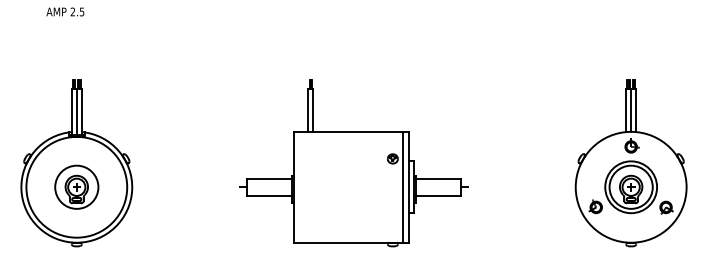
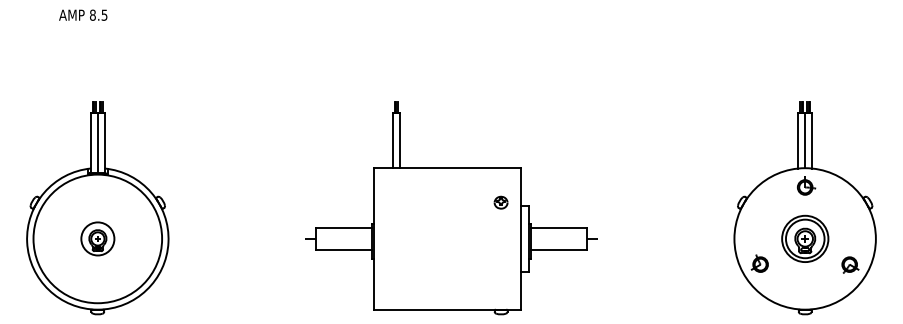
text: (72, 11) -> (92, 14), 2.5 -> 8.5
part: (76, 186) -> (97, 238), size x0.6
line: (402, 186) -> (513, 238), removed
part: (631, 186) -> (805, 238), size x0.7

